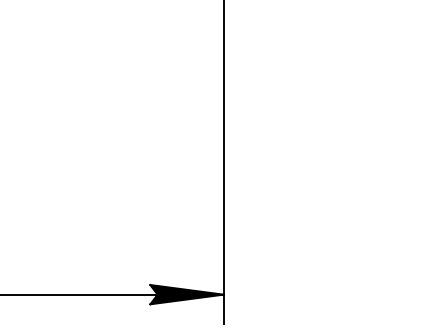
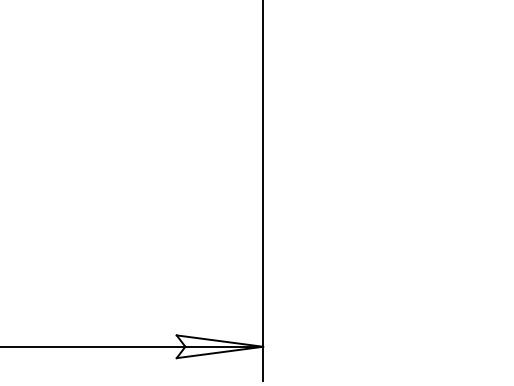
fill: (186, 294) -> (219, 346), removed

